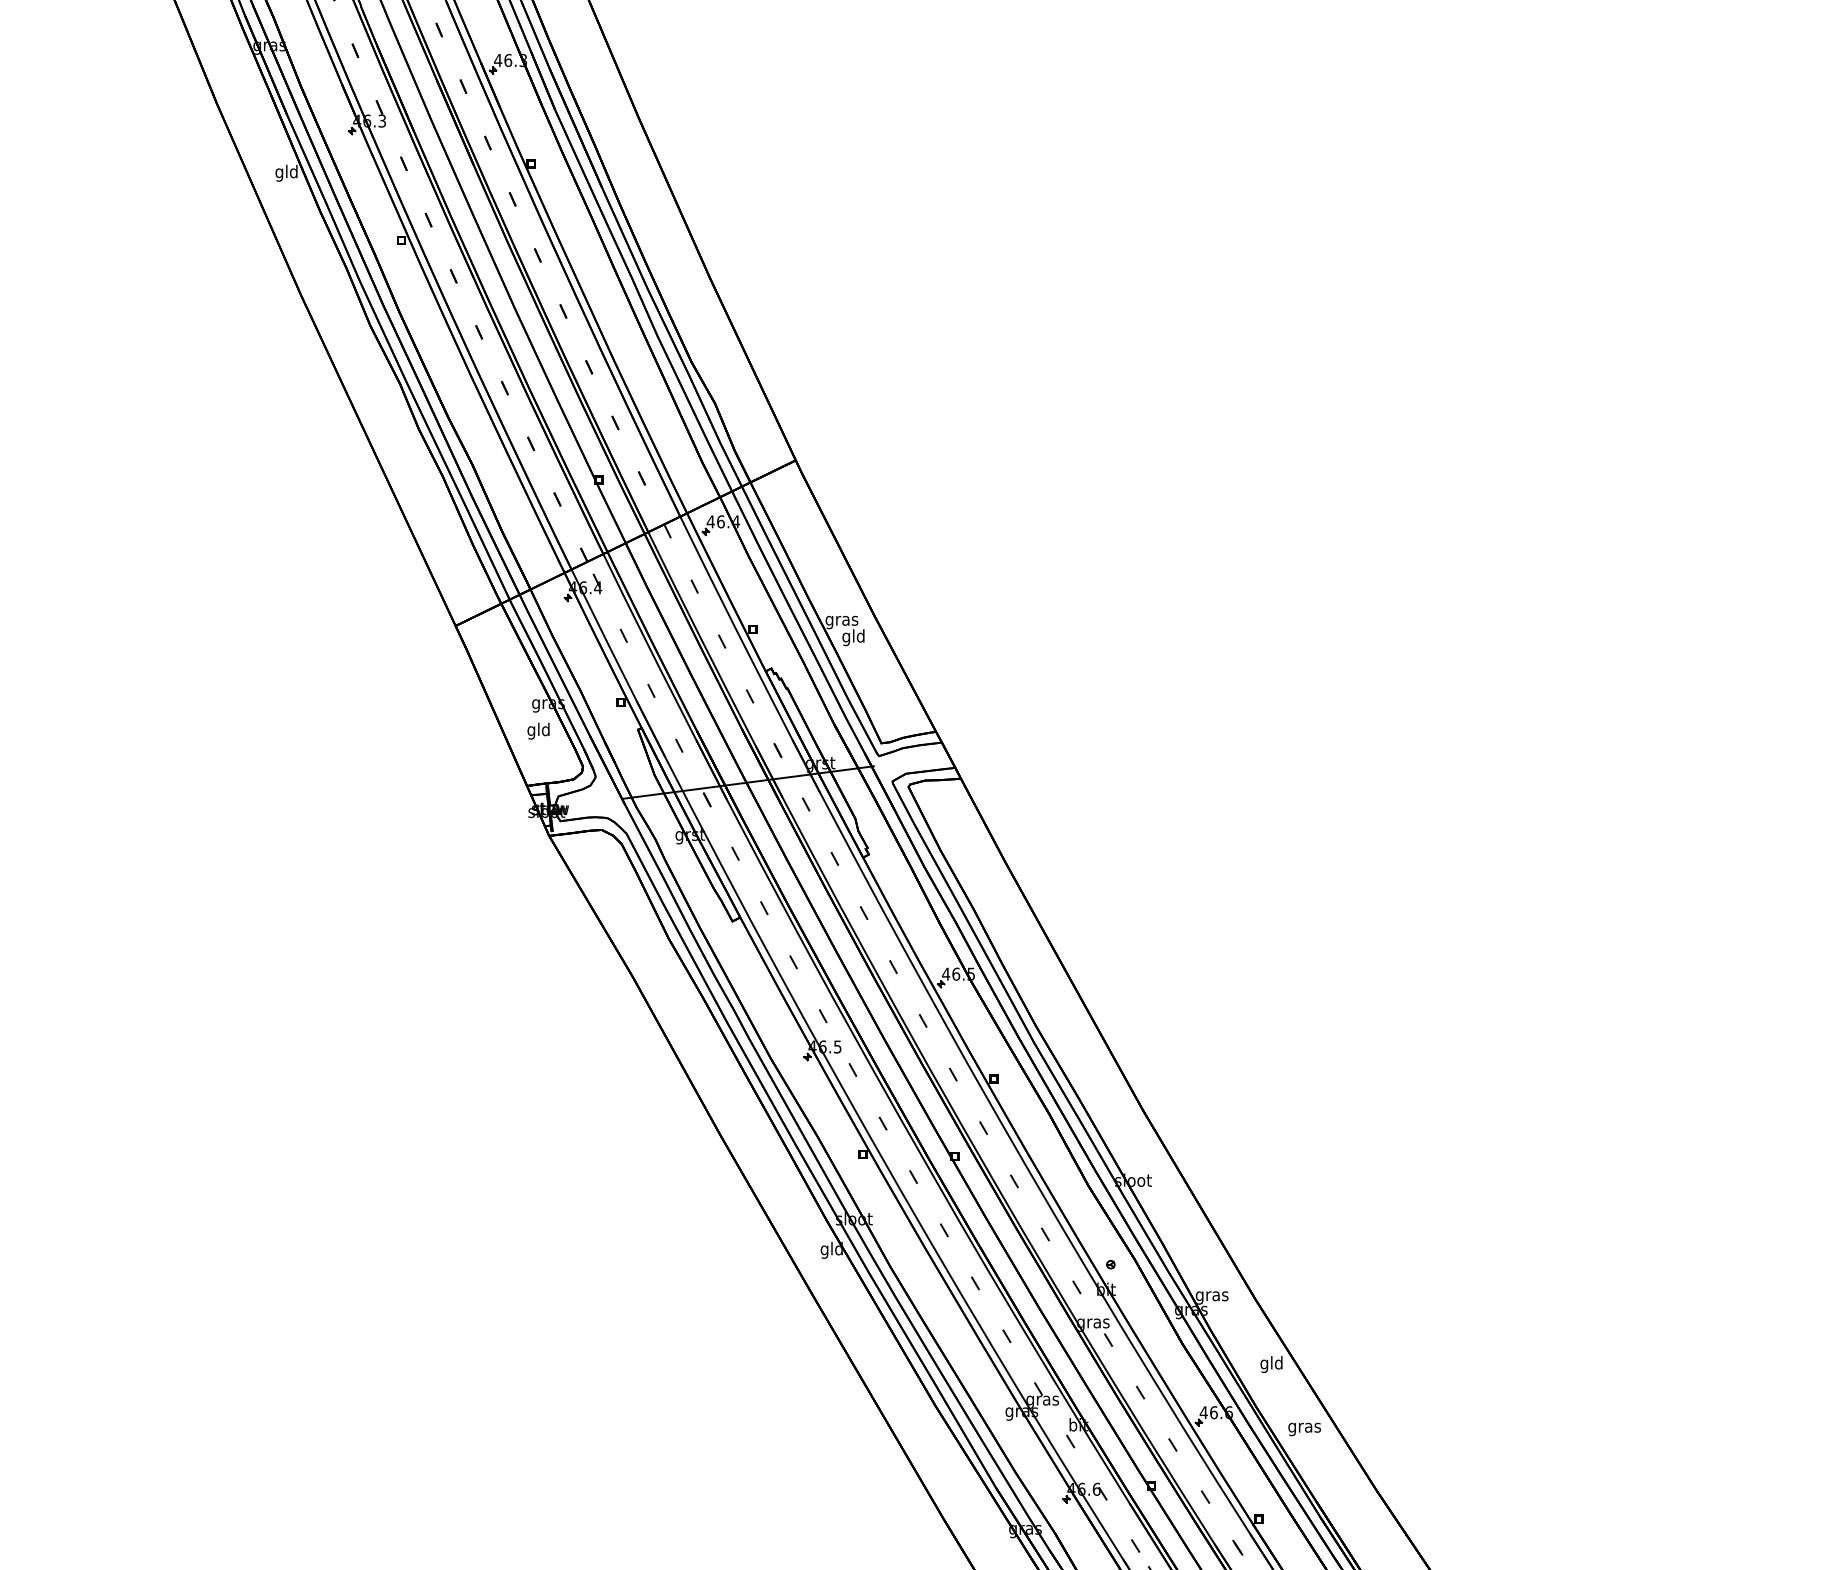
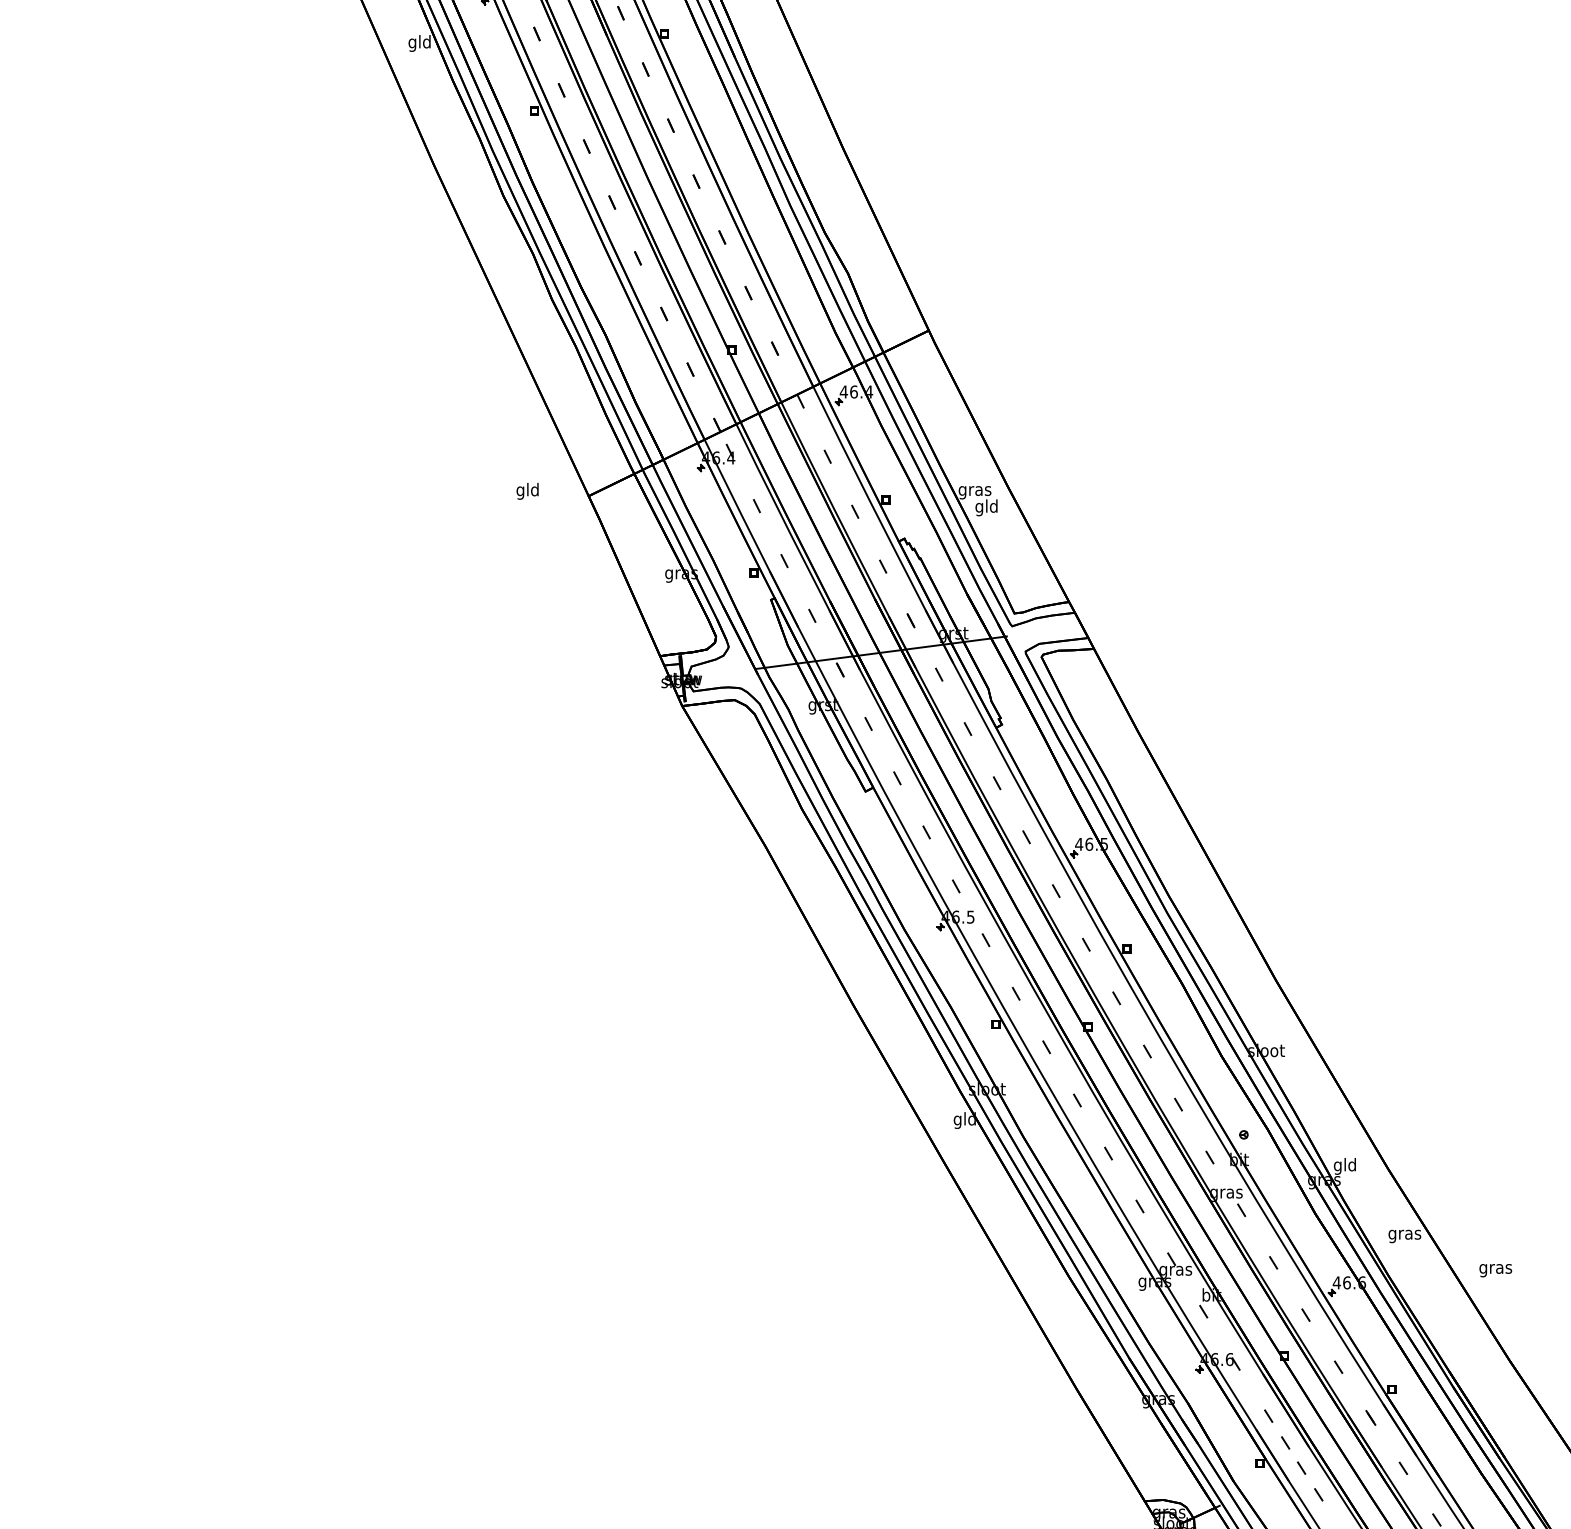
text: (538, 730) -> (527, 490), moved
text: (1211, 1295) -> (1344, 1165), gras -> gld
text: (1271, 1364) -> (1404, 1234), gld -> gras
text: (1304, 1429) -> (1495, 1270), moved

